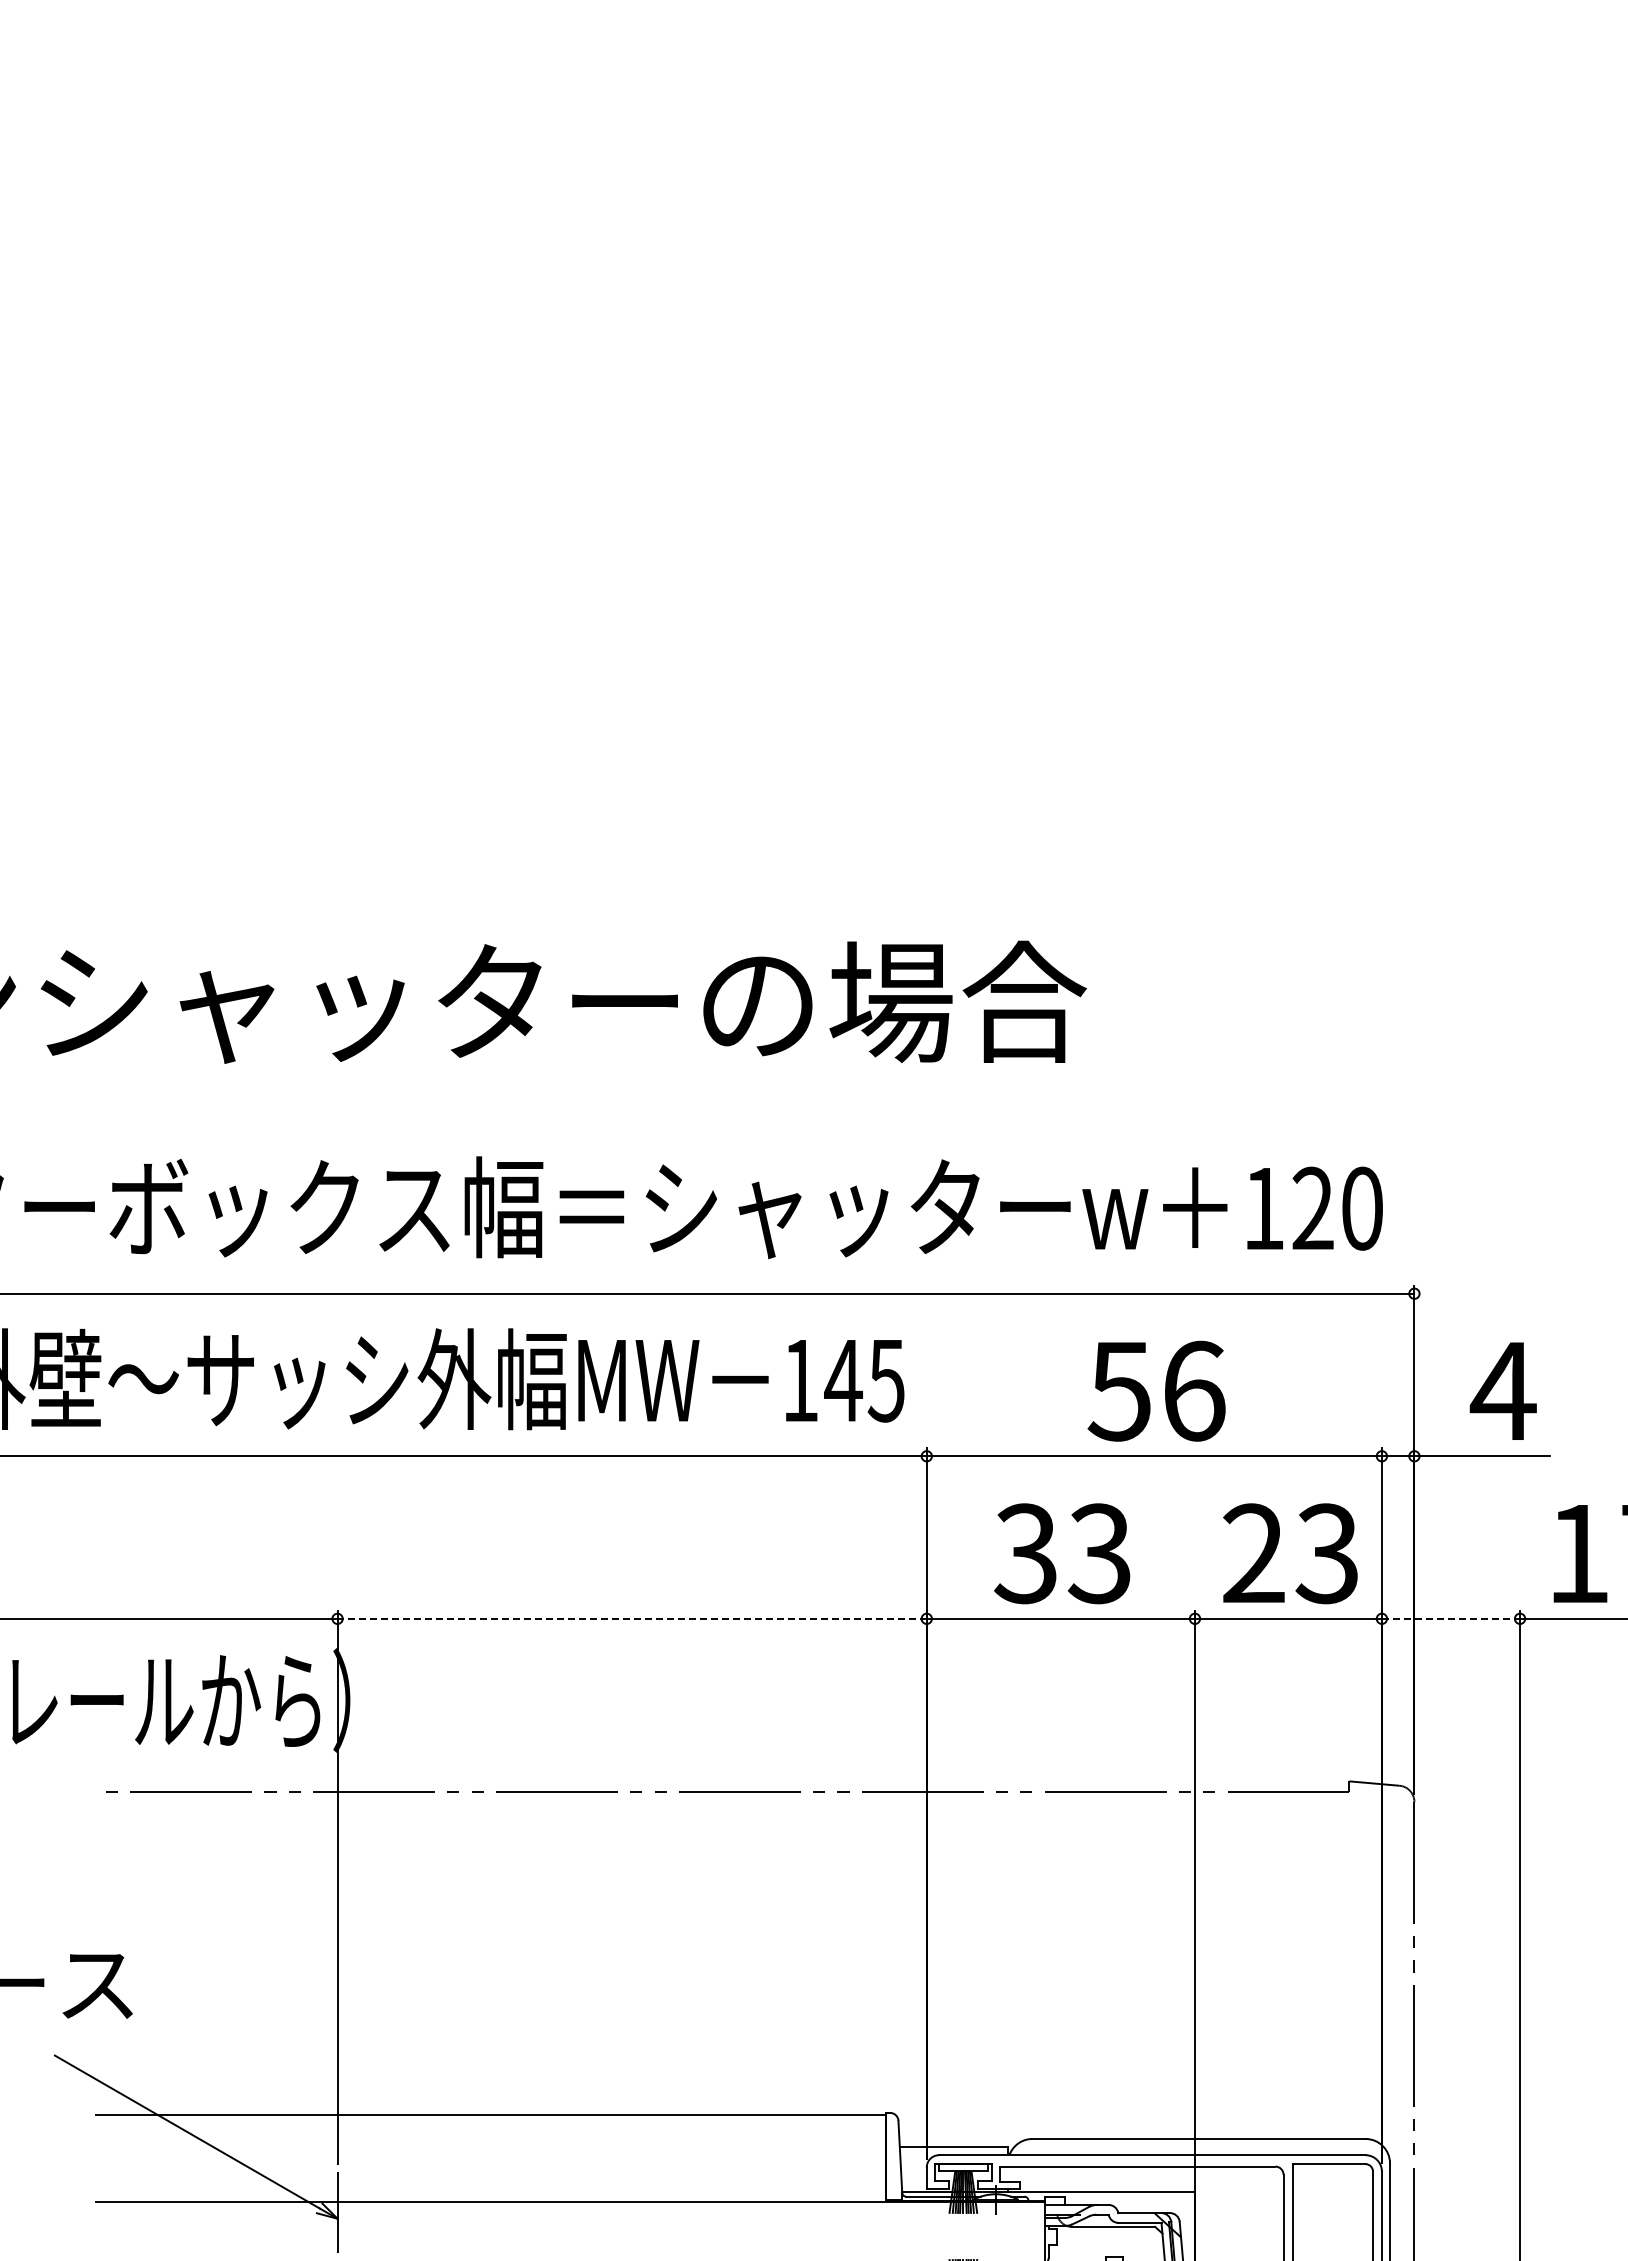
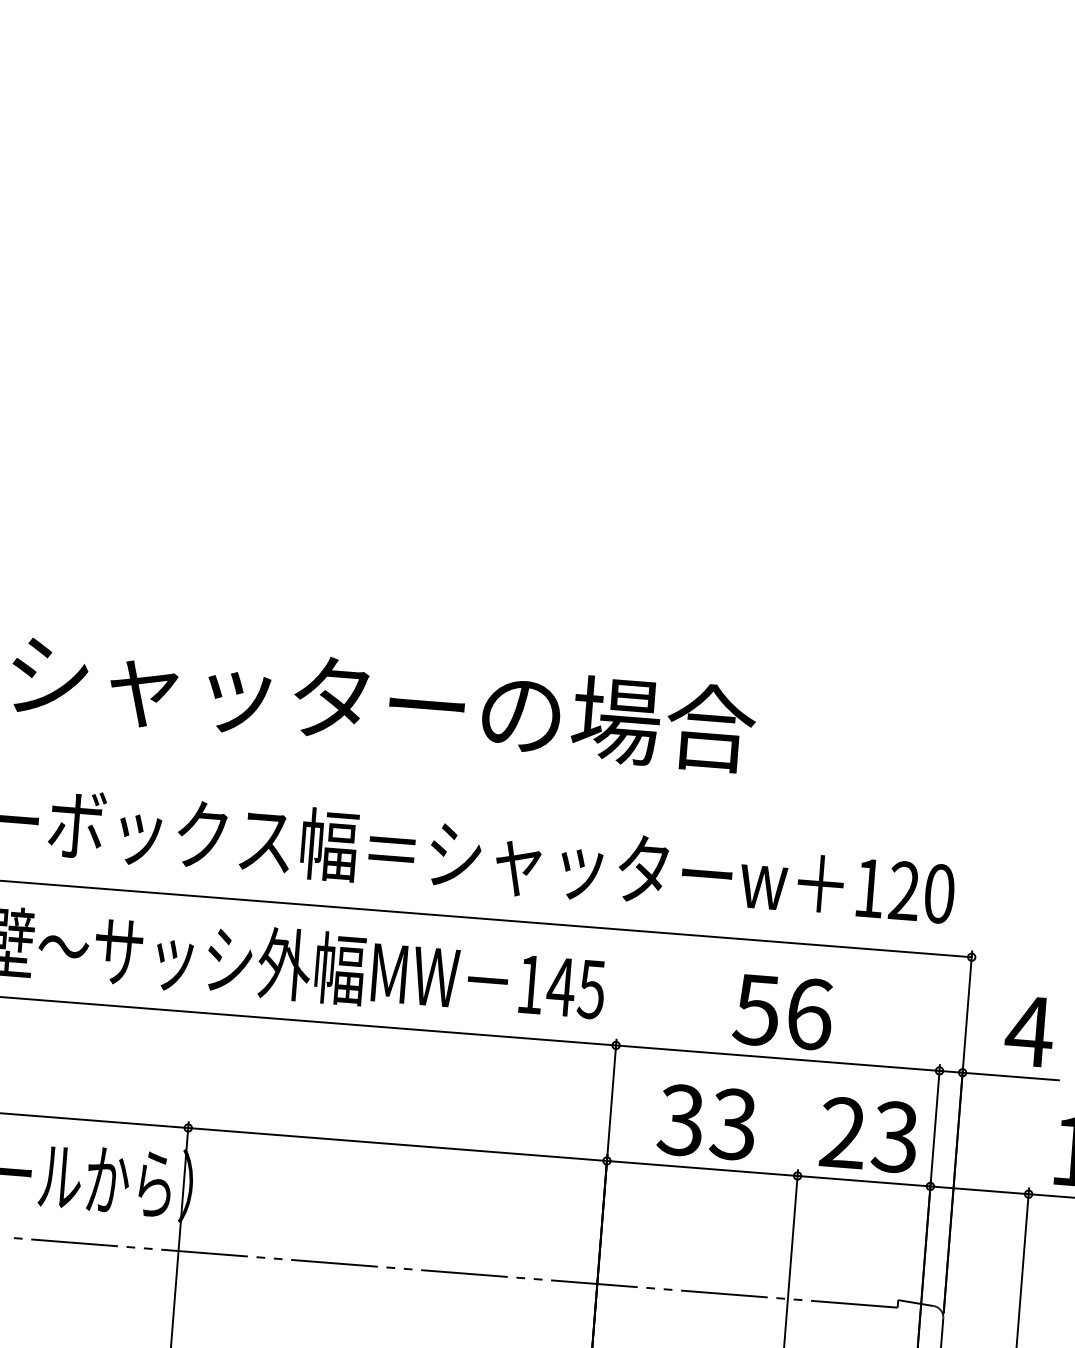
line: (632, 1618) -> (397, 1144), dashed -> solid
line: (1451, 1618) -> (979, 1190), dashed -> solid

